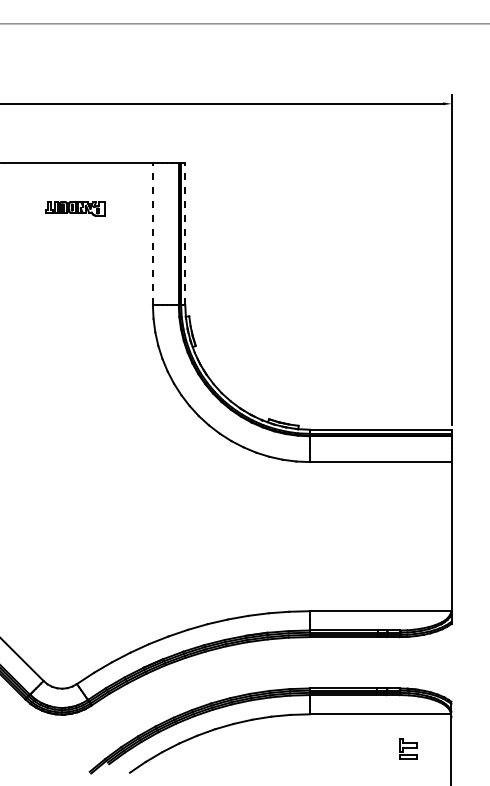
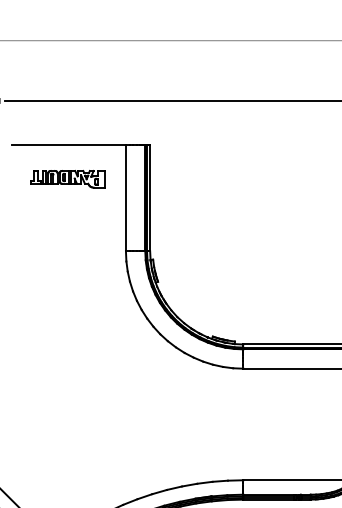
part: (75, 208) -> (68, 178), size x1.67
line: (152, 234) -> (125, 198), dashed -> solid
line: (185, 234) -> (150, 198), dashed -> solid

